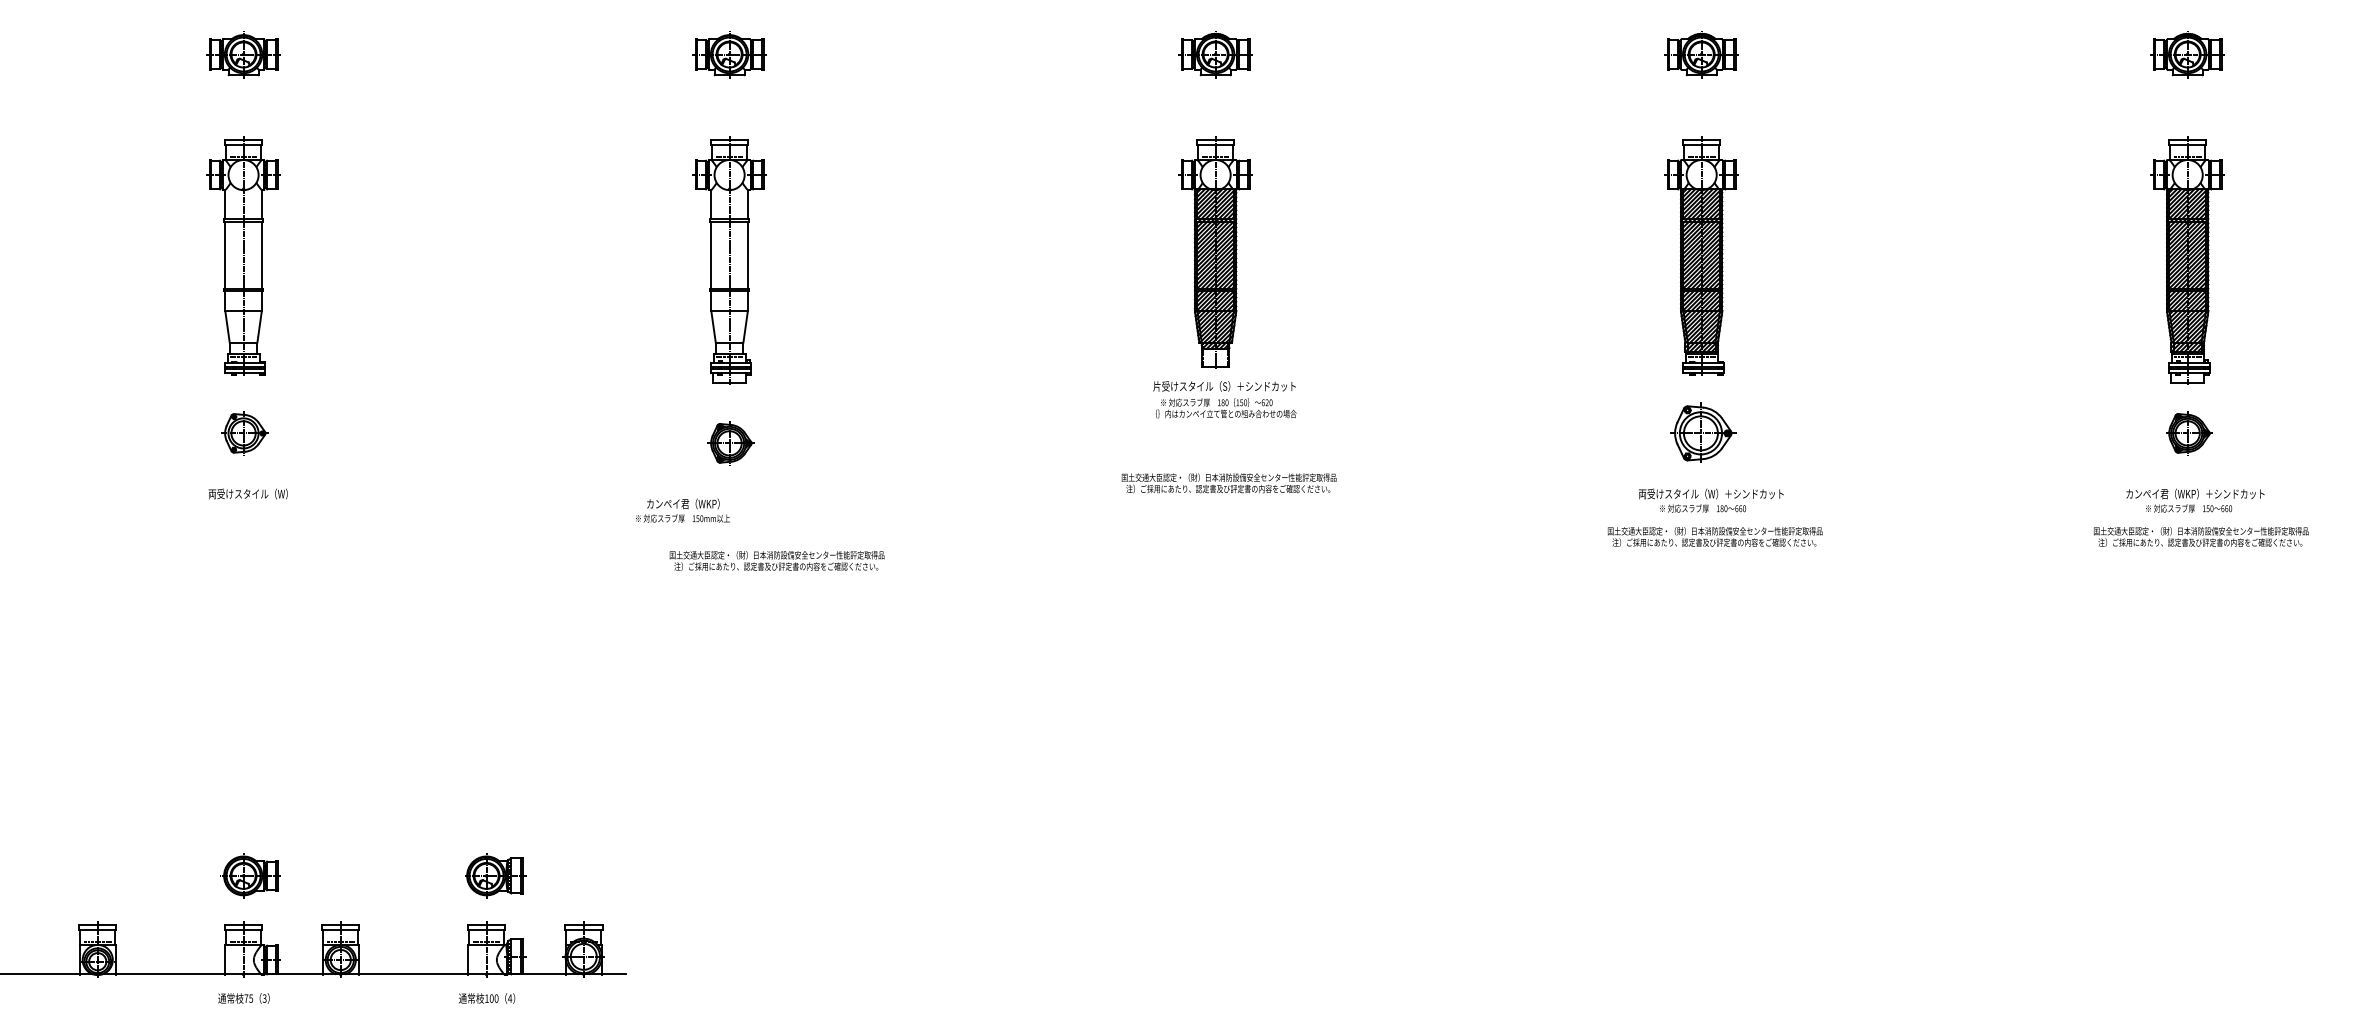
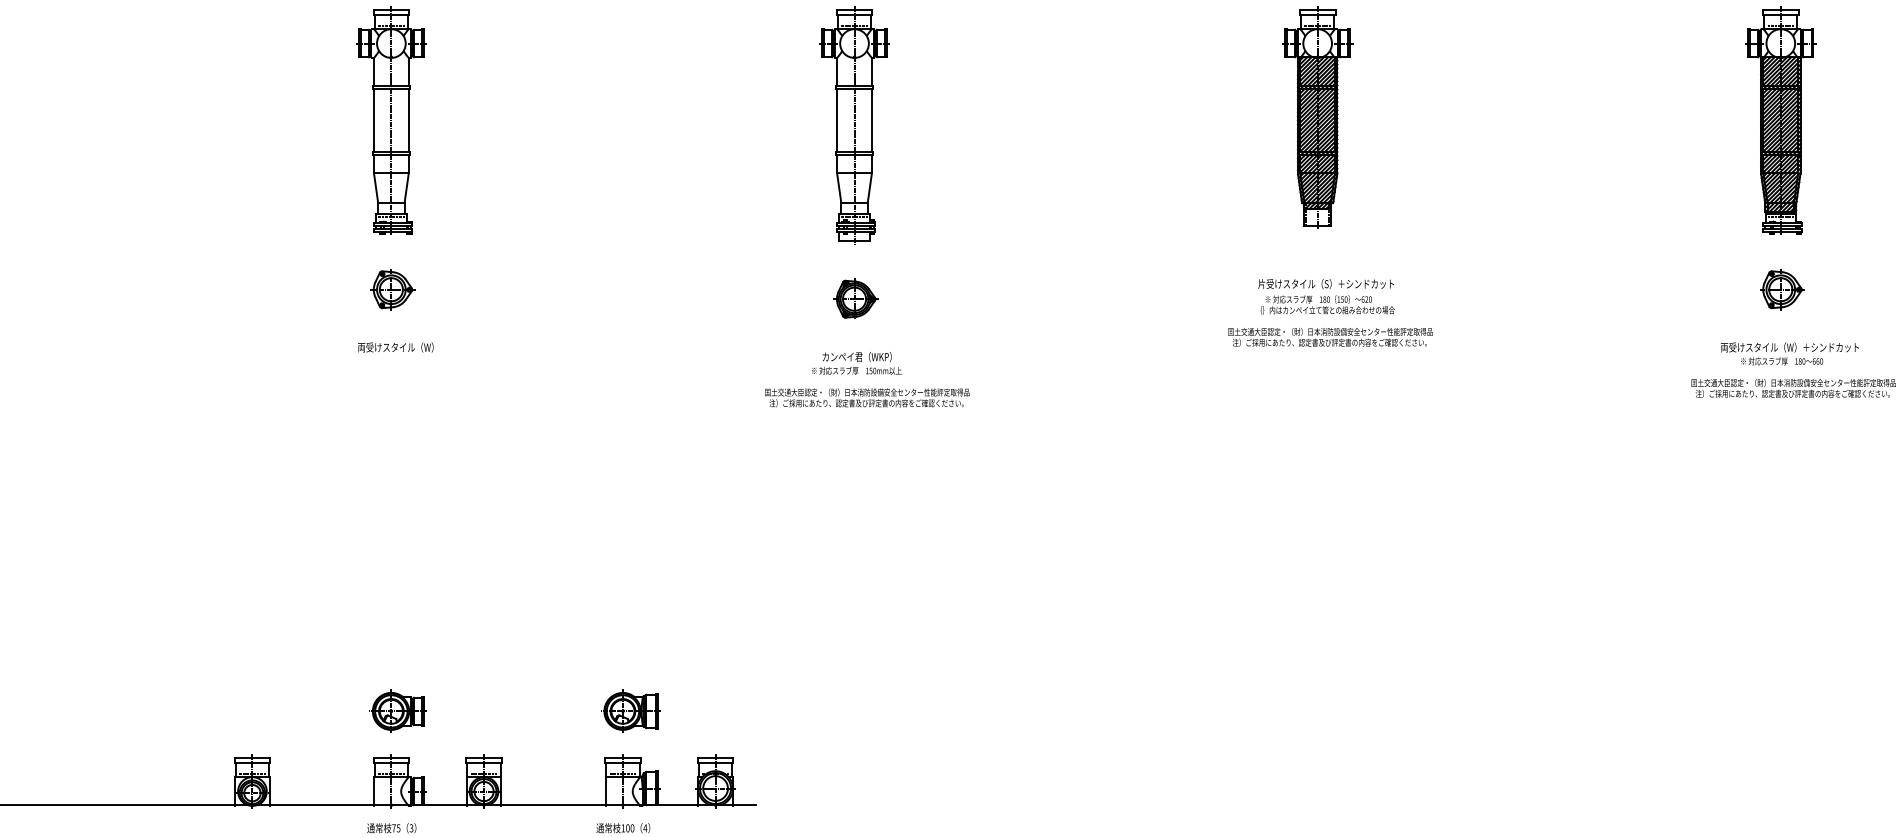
text: (1224, 399) -> (1326, 296), moved
part: (1703, 433) -> (1782, 289), size x0.71
text: (682, 510) -> (856, 363), moved
text: (776, 560) -> (866, 397), moved

